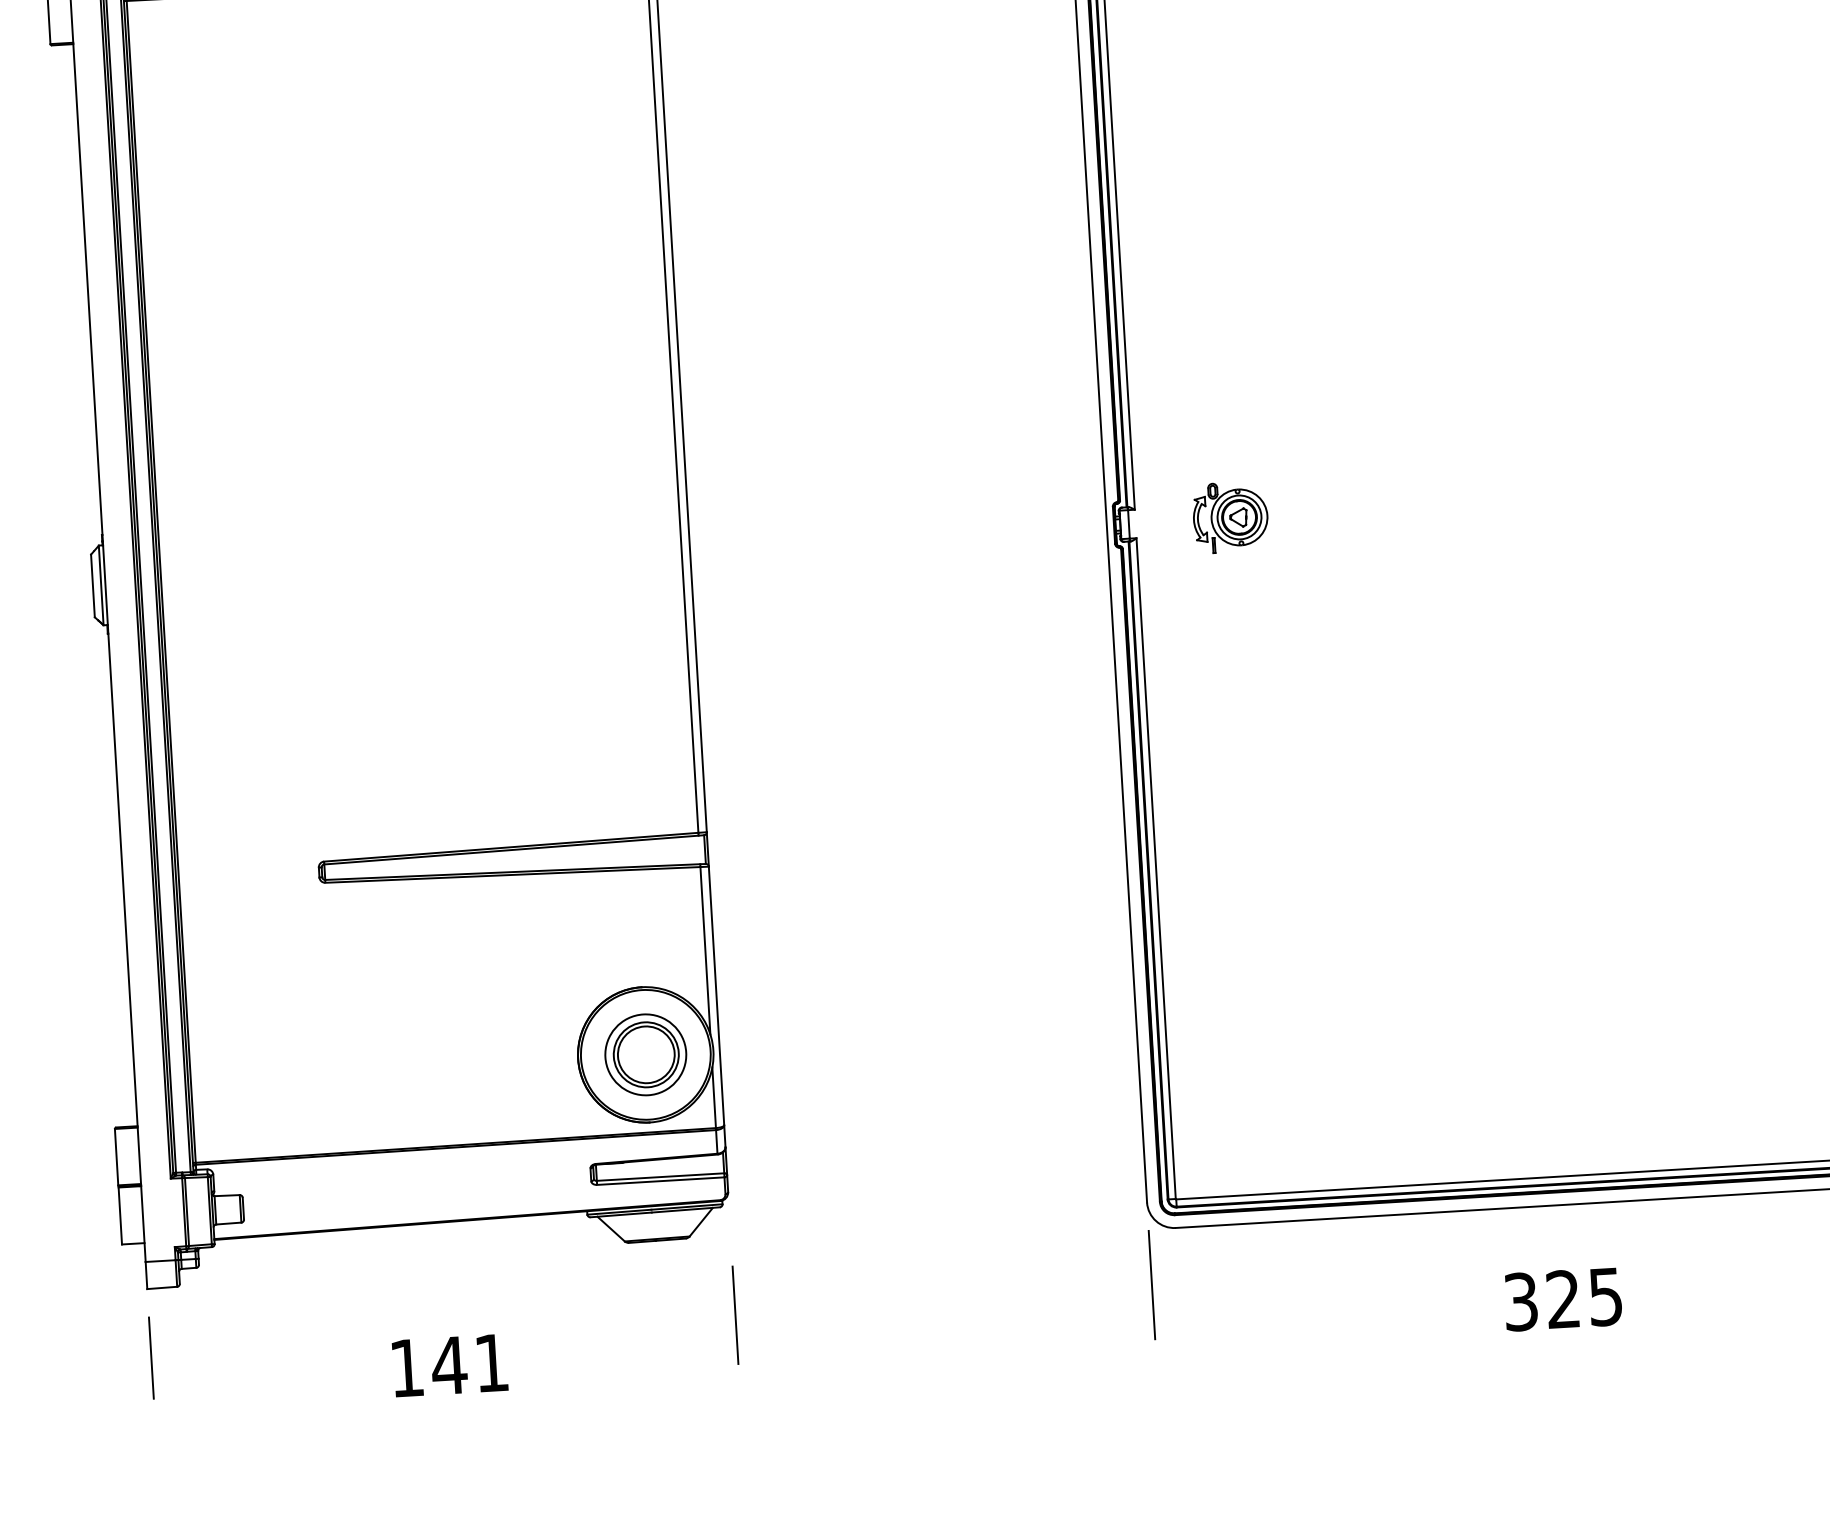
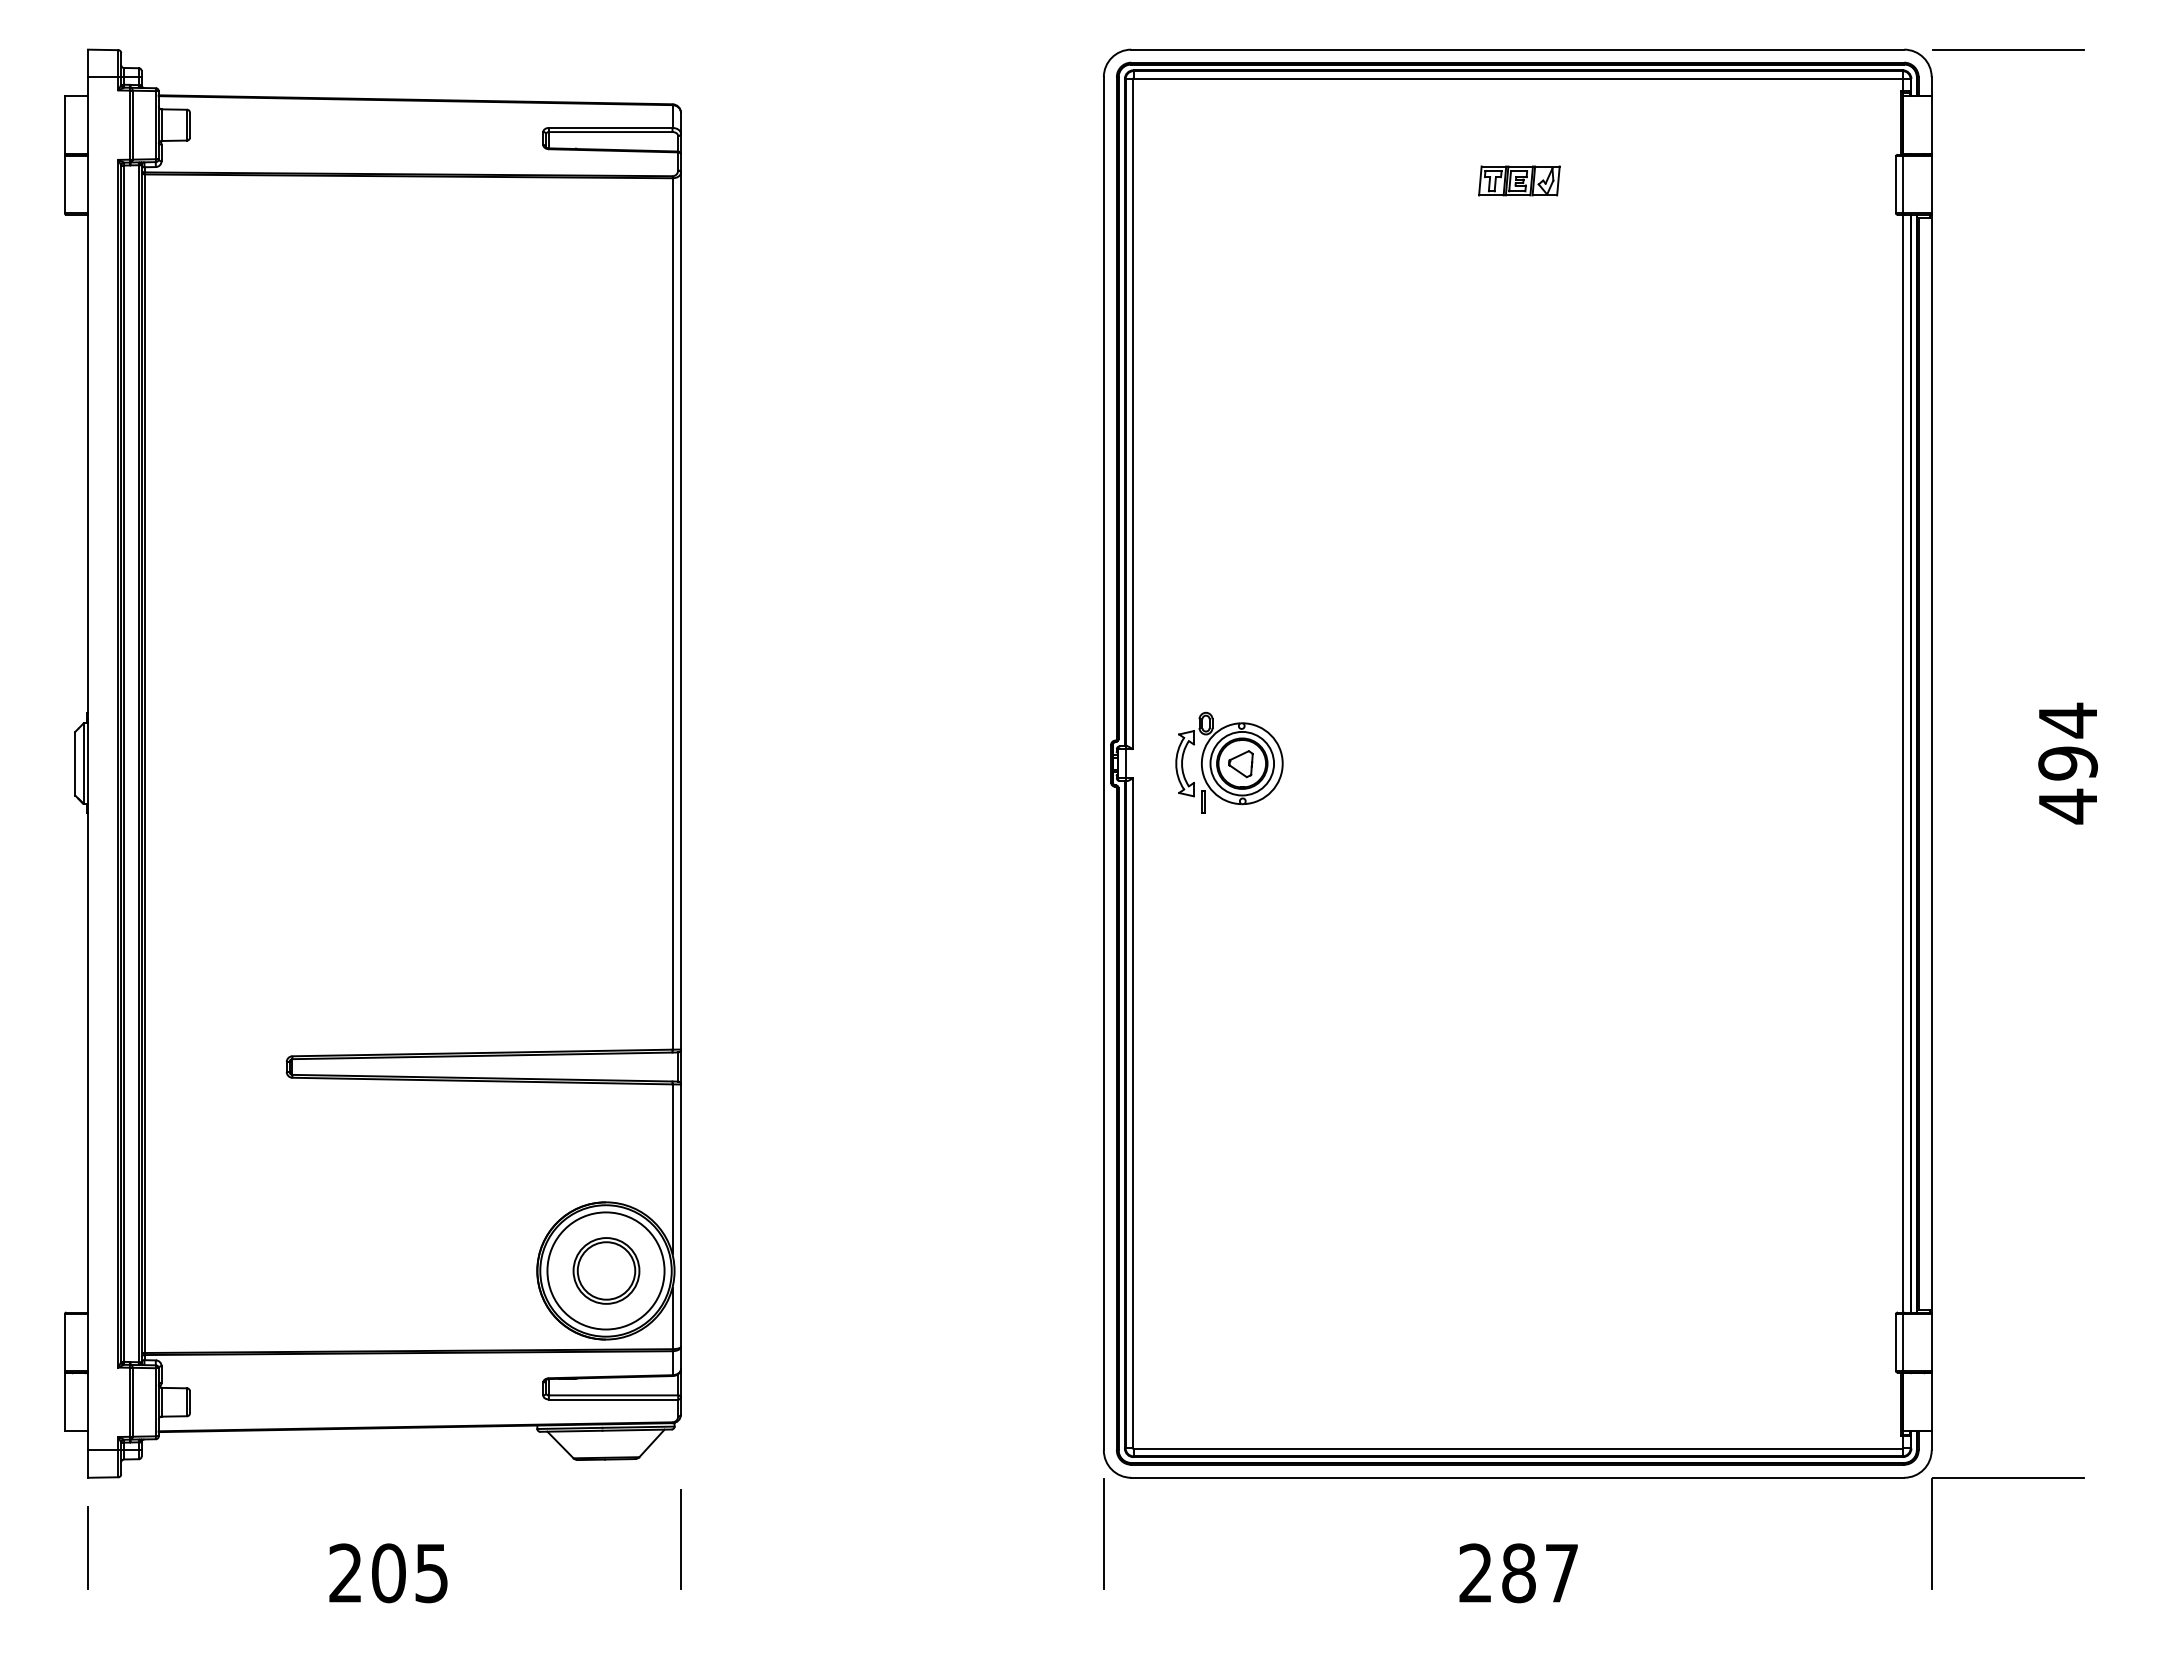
part: (1230, 517) -> (1229, 762), size x1.43
circle: (645, 1054) -> (605, 1270), size x1.43
text: (1563, 1299) -> (1518, 1573), 325 -> 287
text: (449, 1365) -> (388, 1573), 141 -> 205

